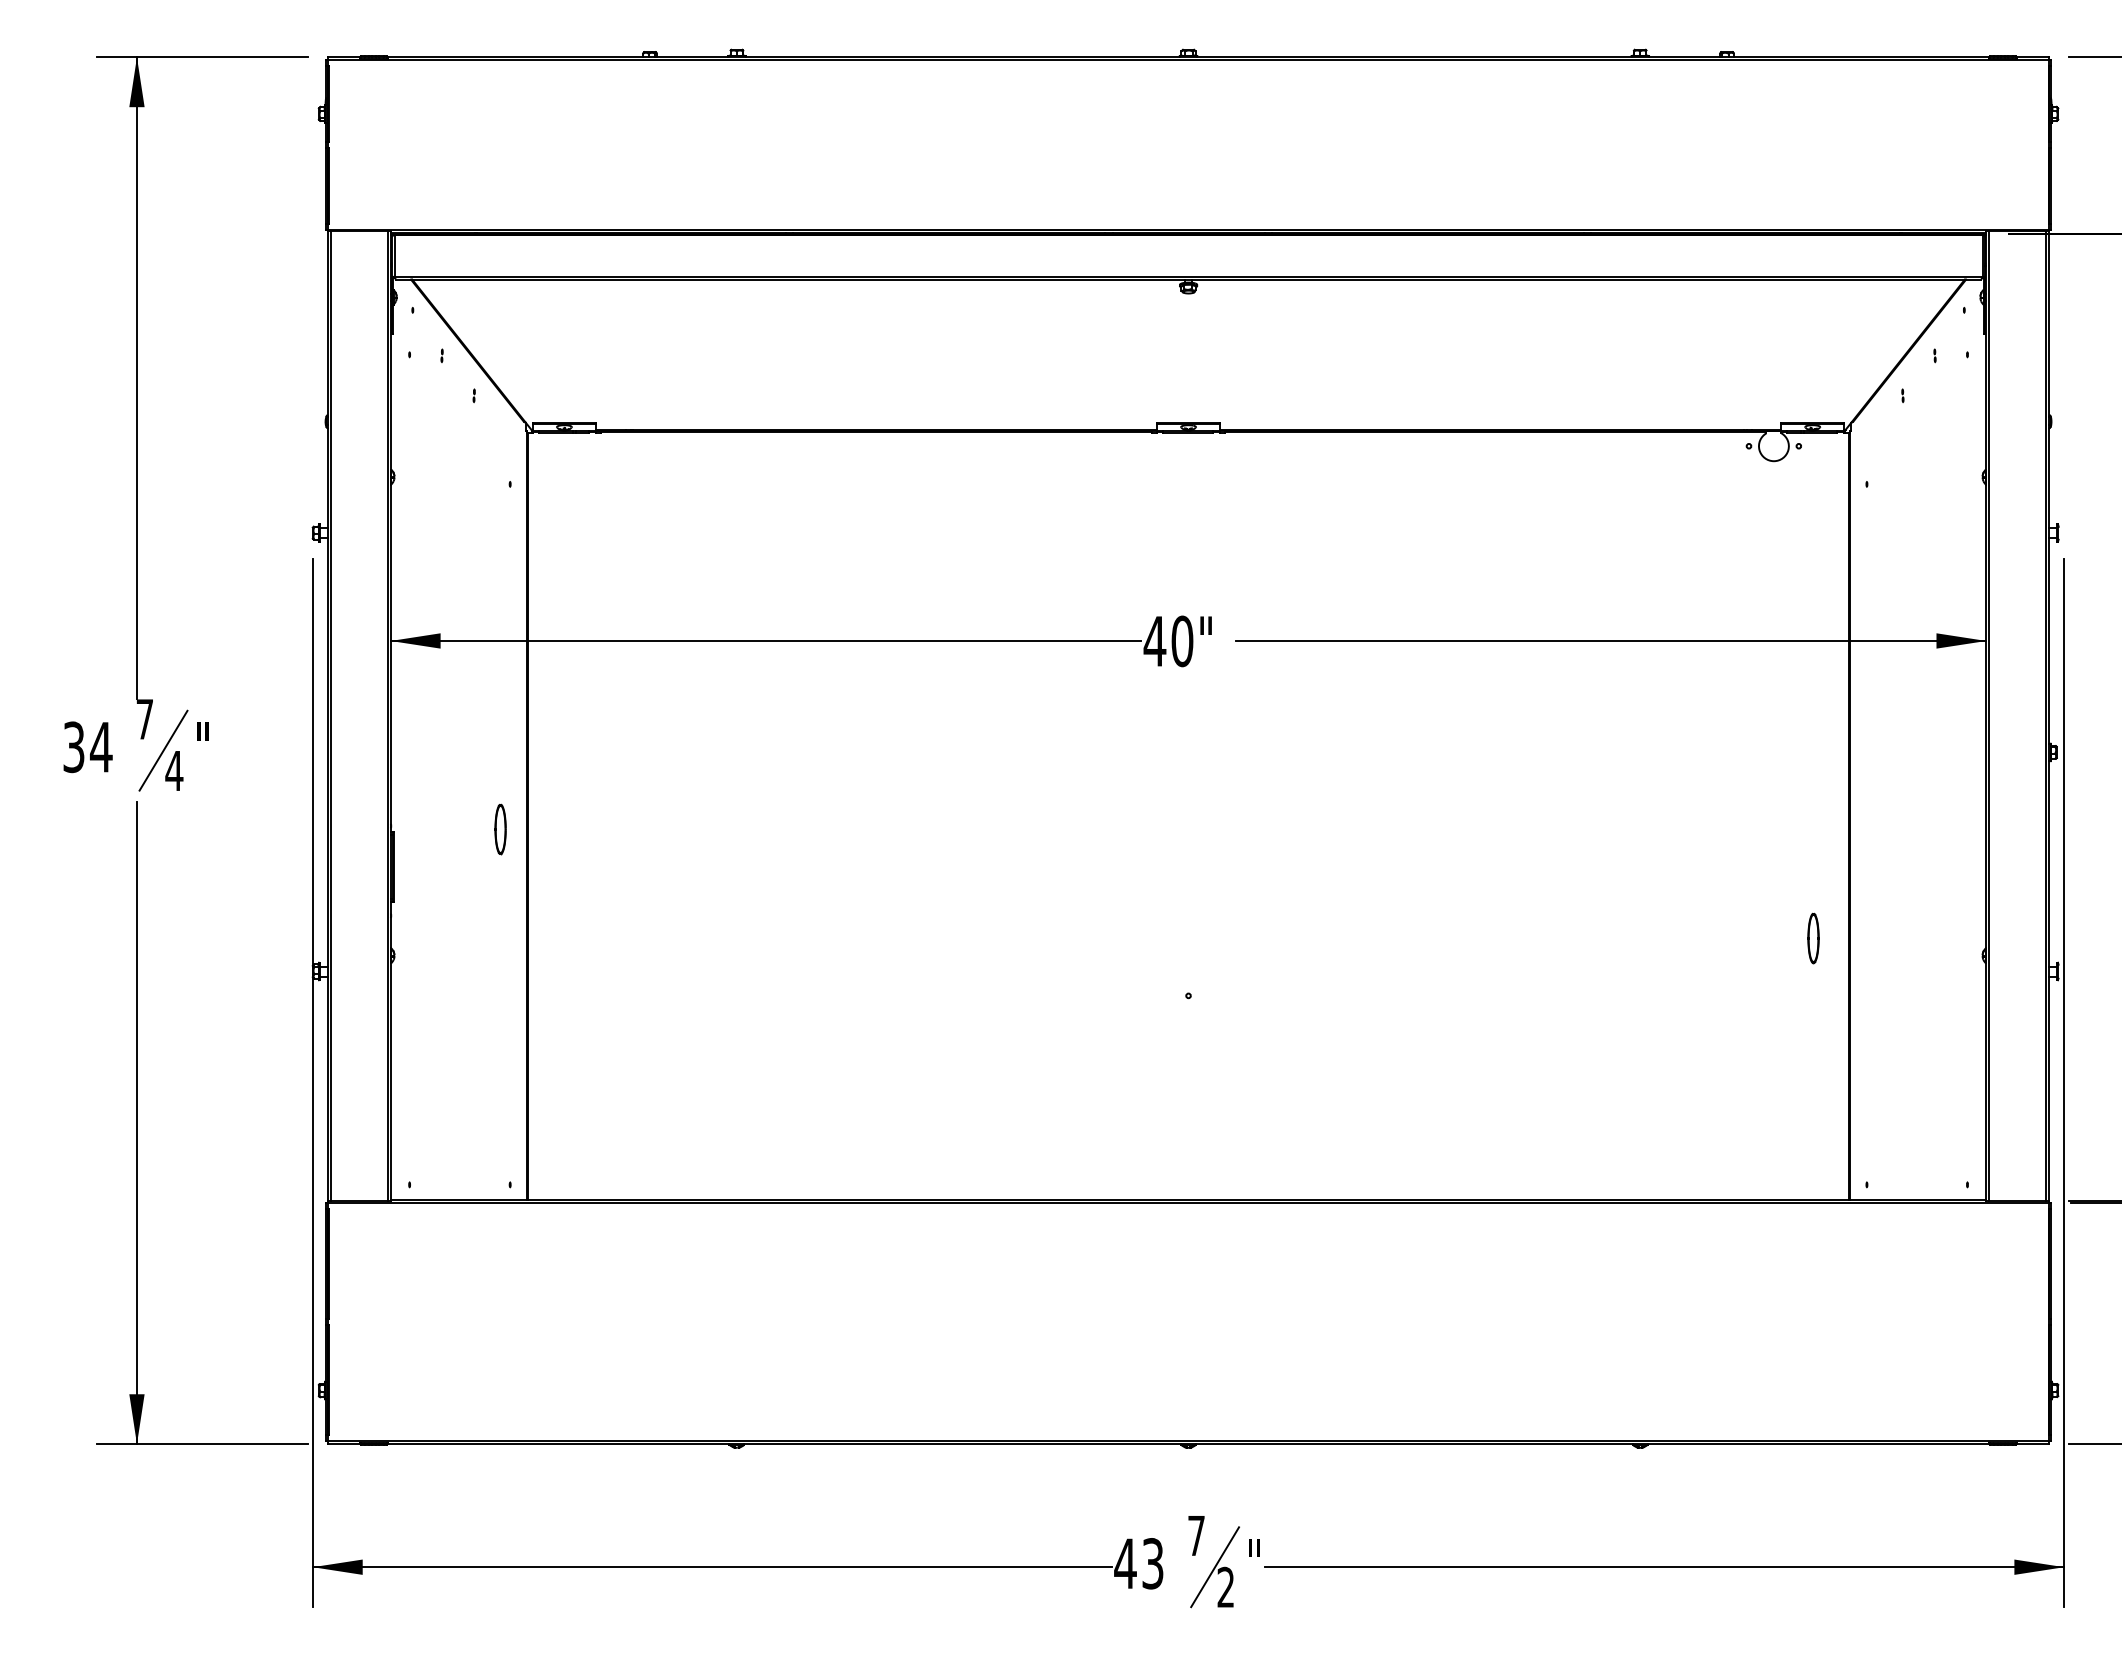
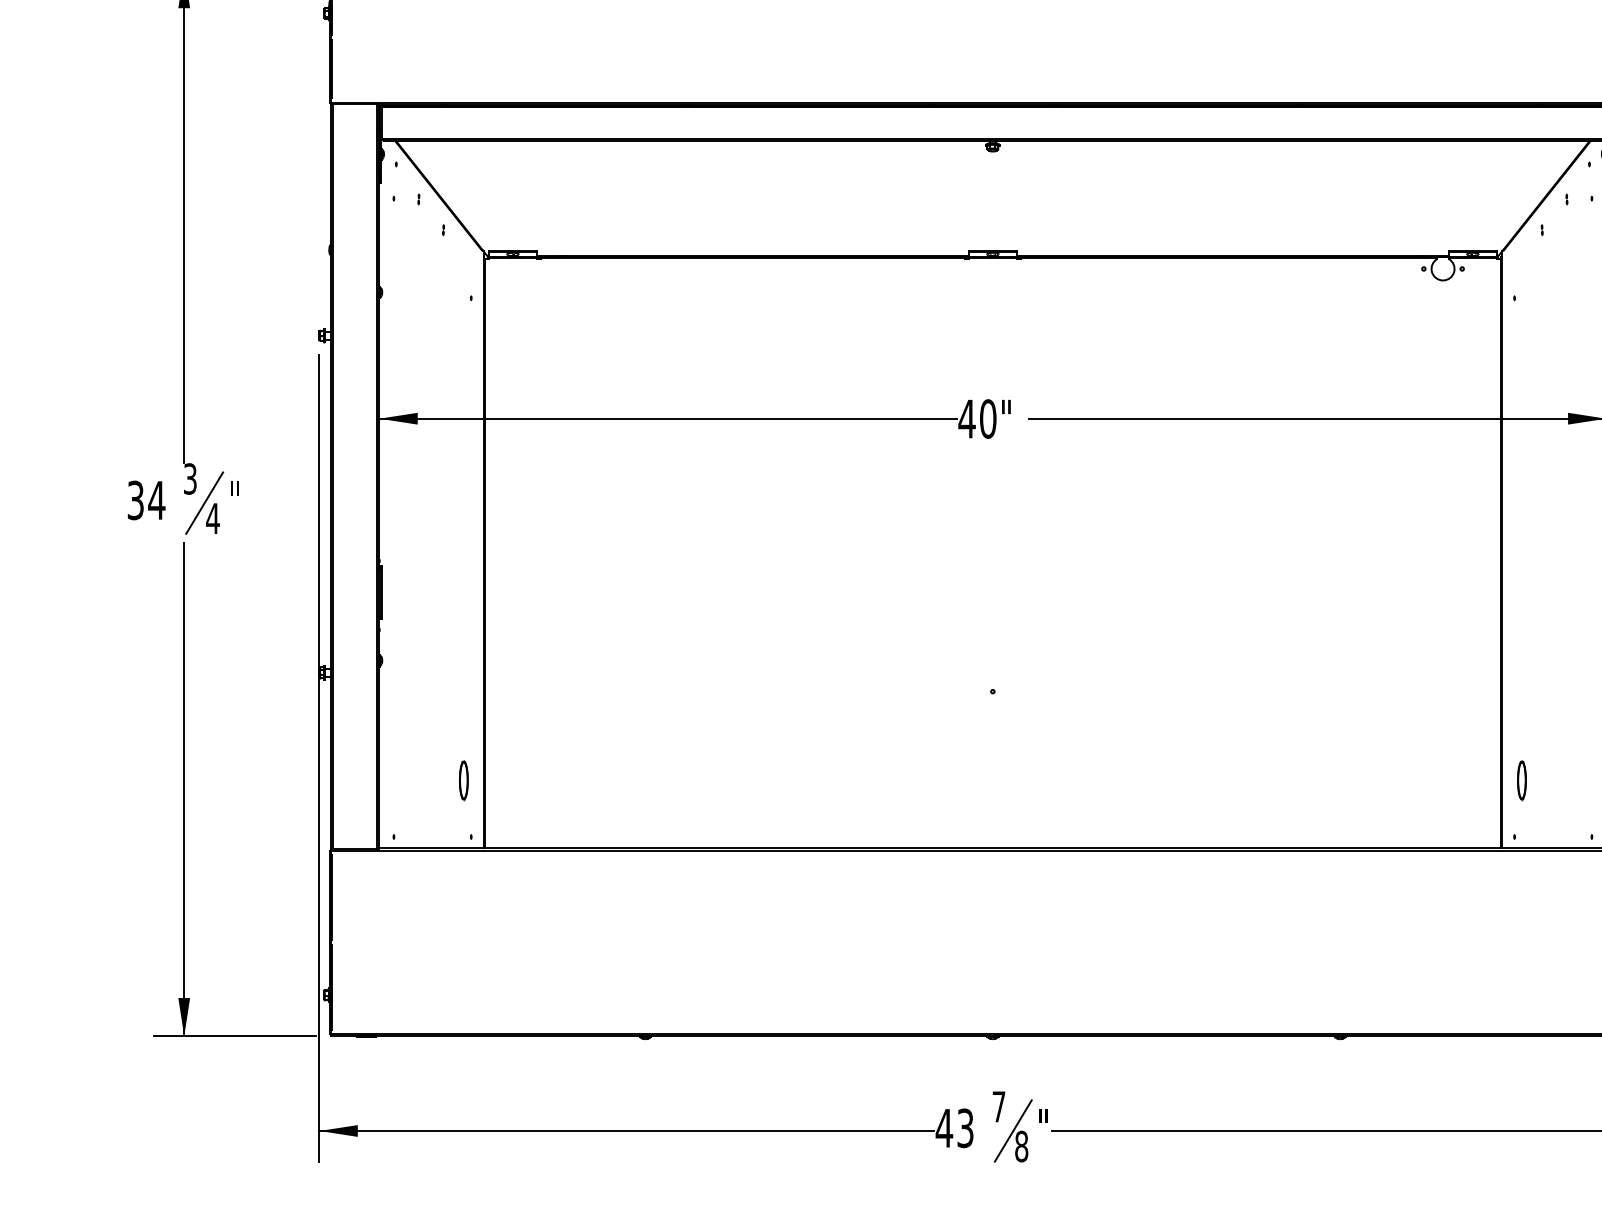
text: (144, 719) -> (190, 479), 7 -> 3
part: (500, 829) -> (463, 780), moved
part: (1813, 938) -> (1521, 780), moved
text: (1225, 1587) -> (1021, 1146), 2 -> 8

